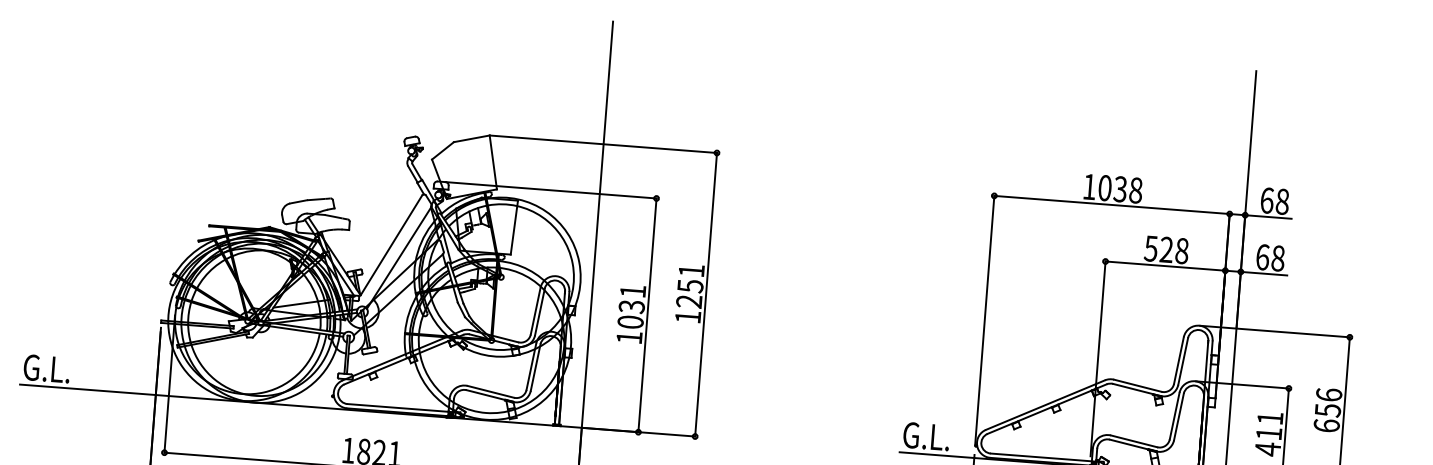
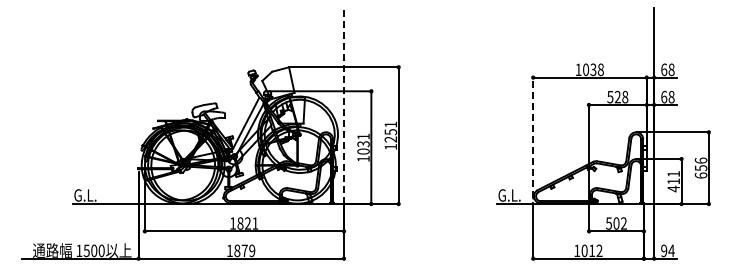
line: (598, 225) -> (344, 106), solid -> dashed
line: (985, 320) -> (533, 137), solid -> dashed

